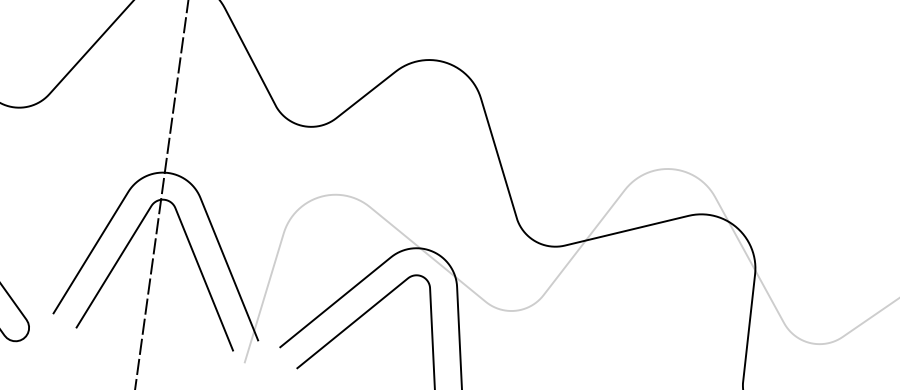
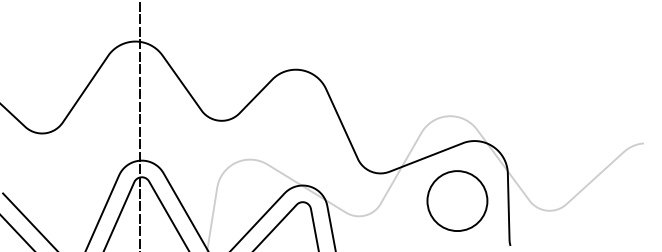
circle: (668, 306) -> (457, 200), added

